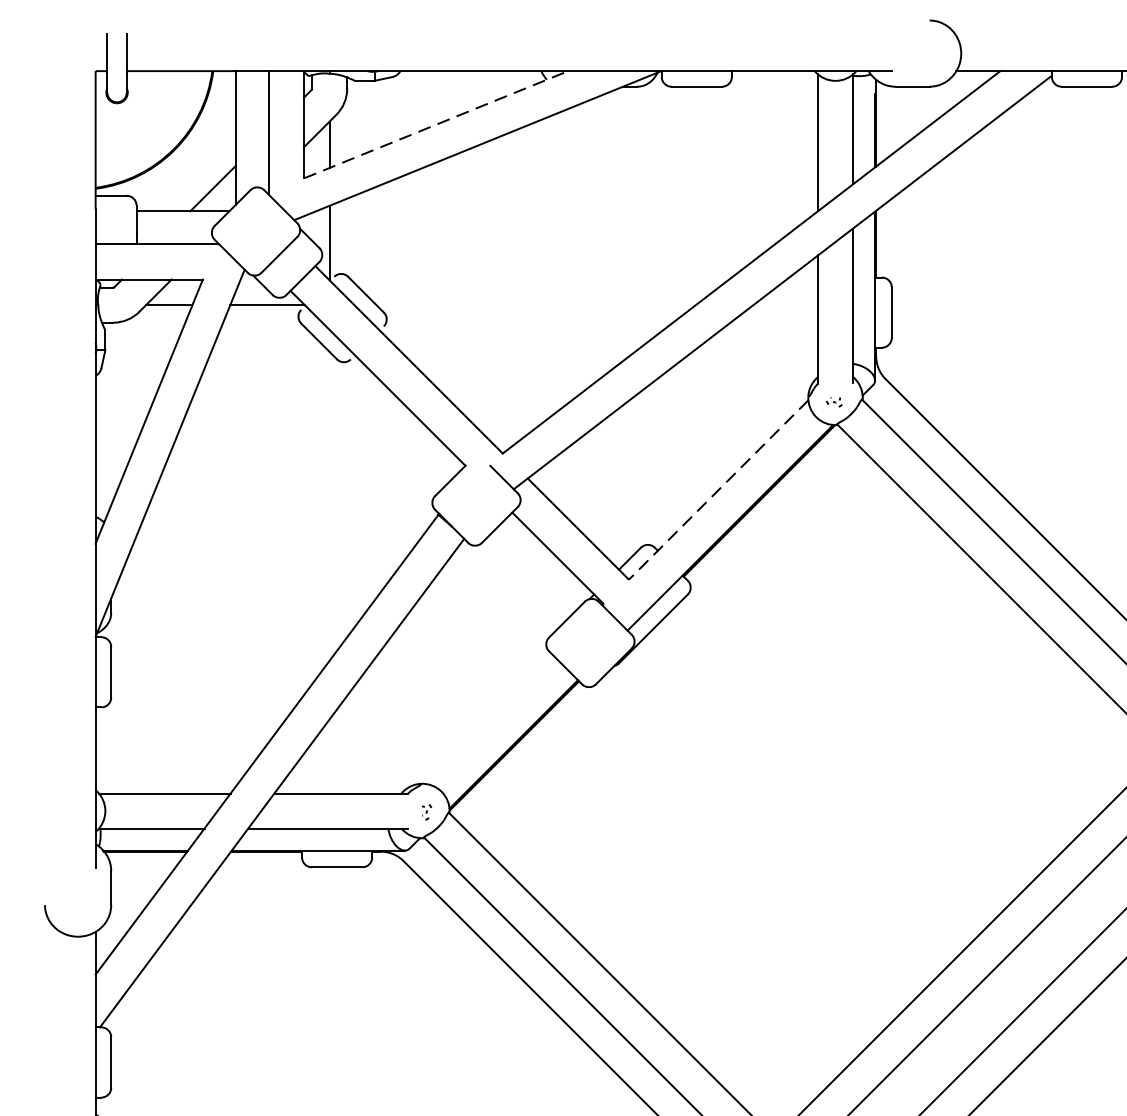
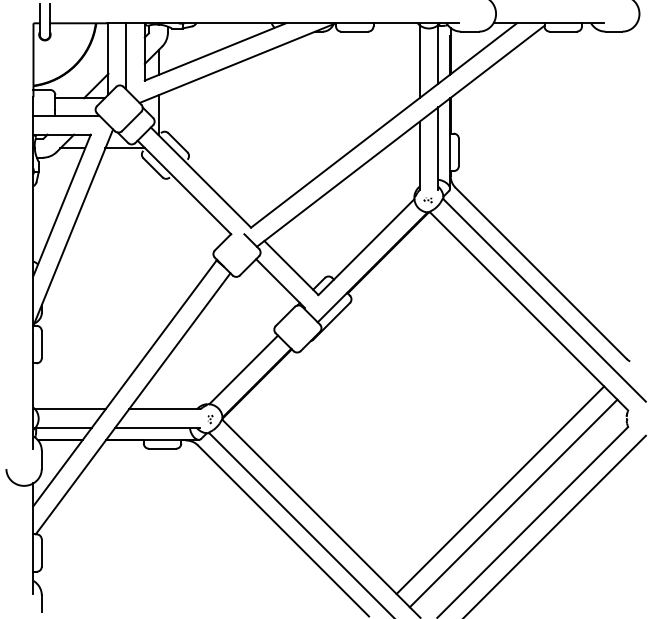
line: (436, 123) -> (215, 51), dashed -> solid
line: (718, 490) -> (366, 247), dashed -> solid
line: (488, 718) -> (243, 369), added

